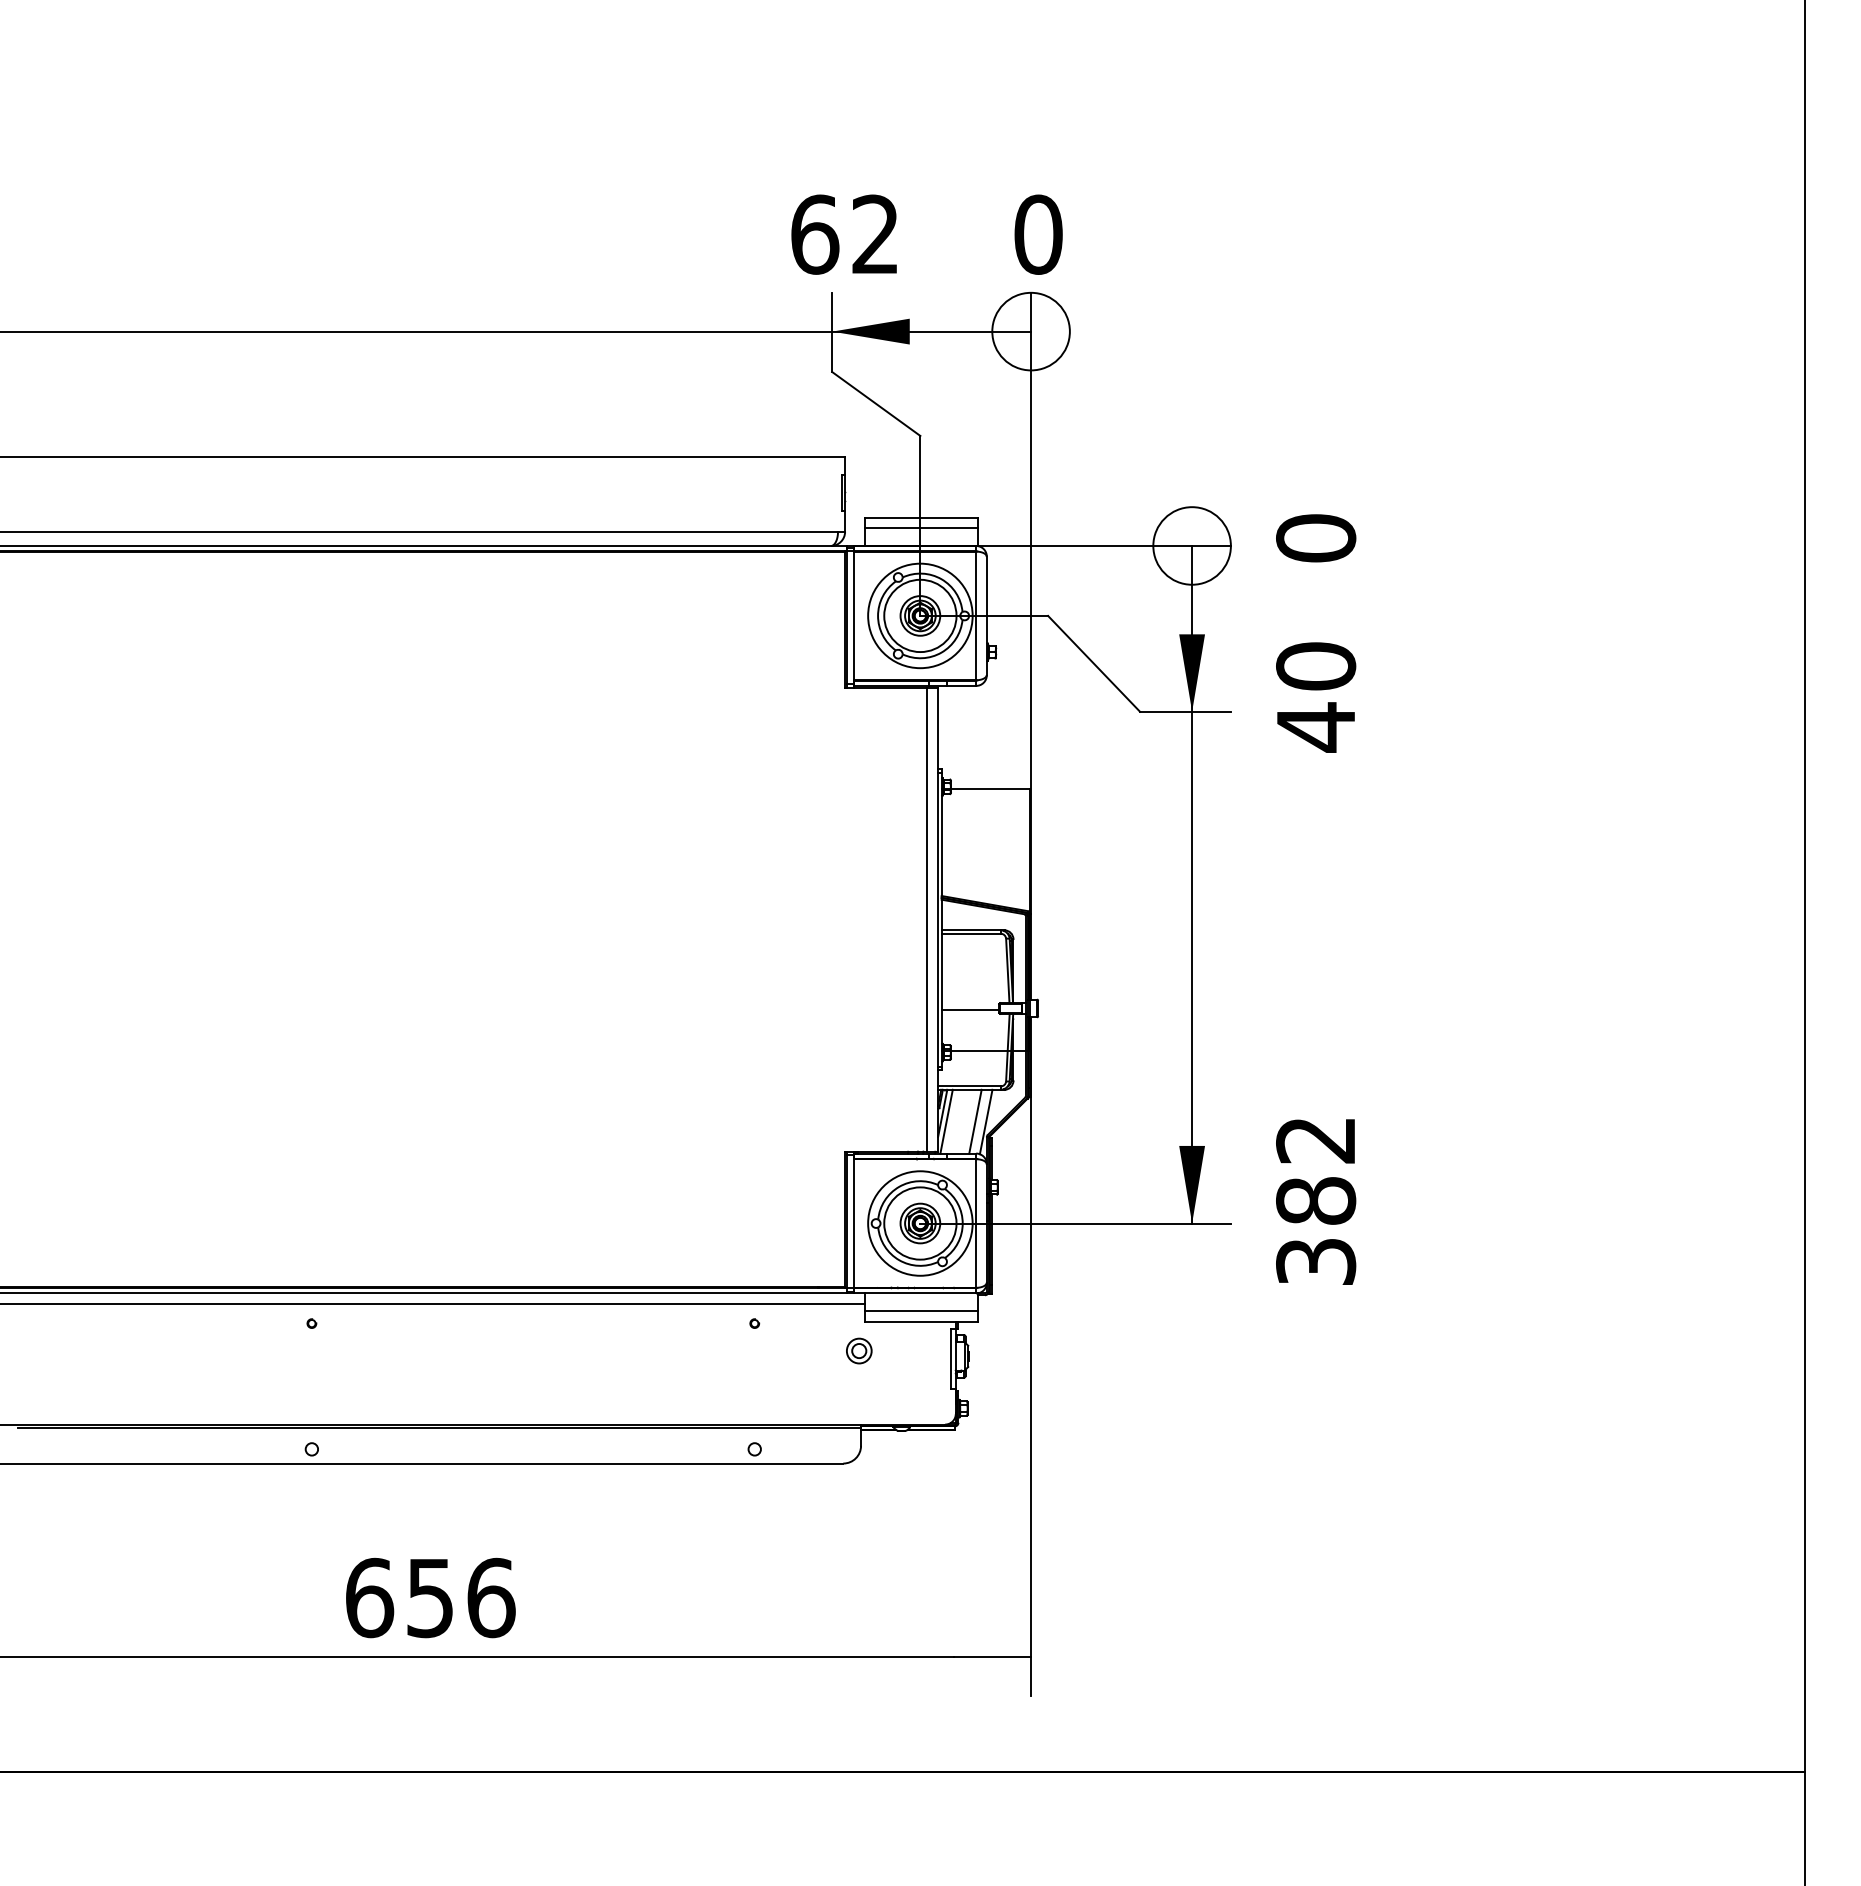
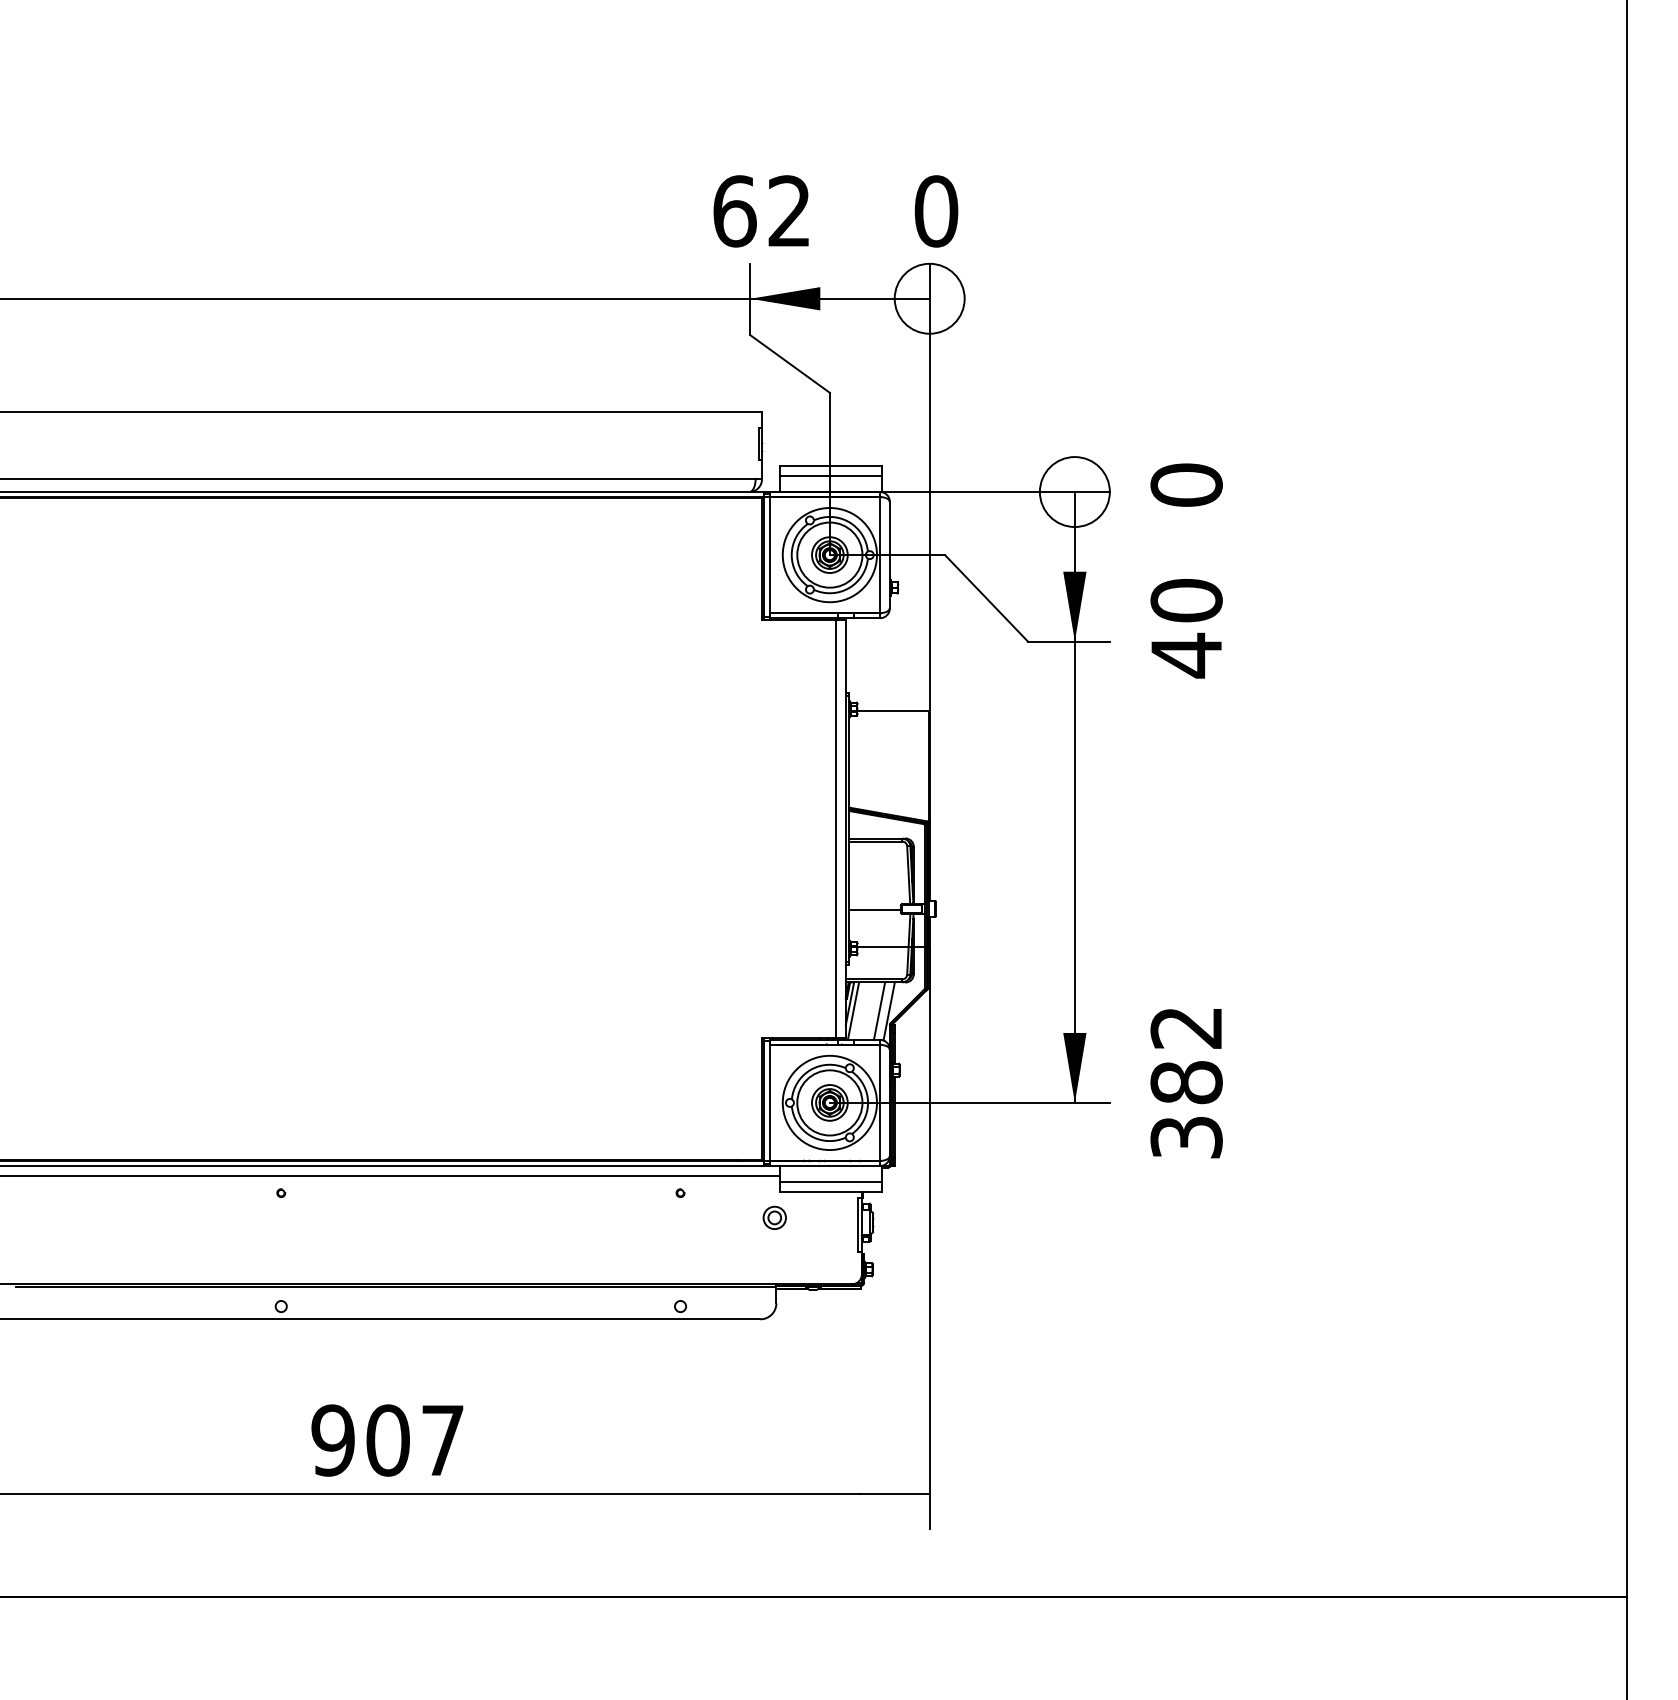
text: (430, 1597) -> (388, 1440), 656 -> 907

